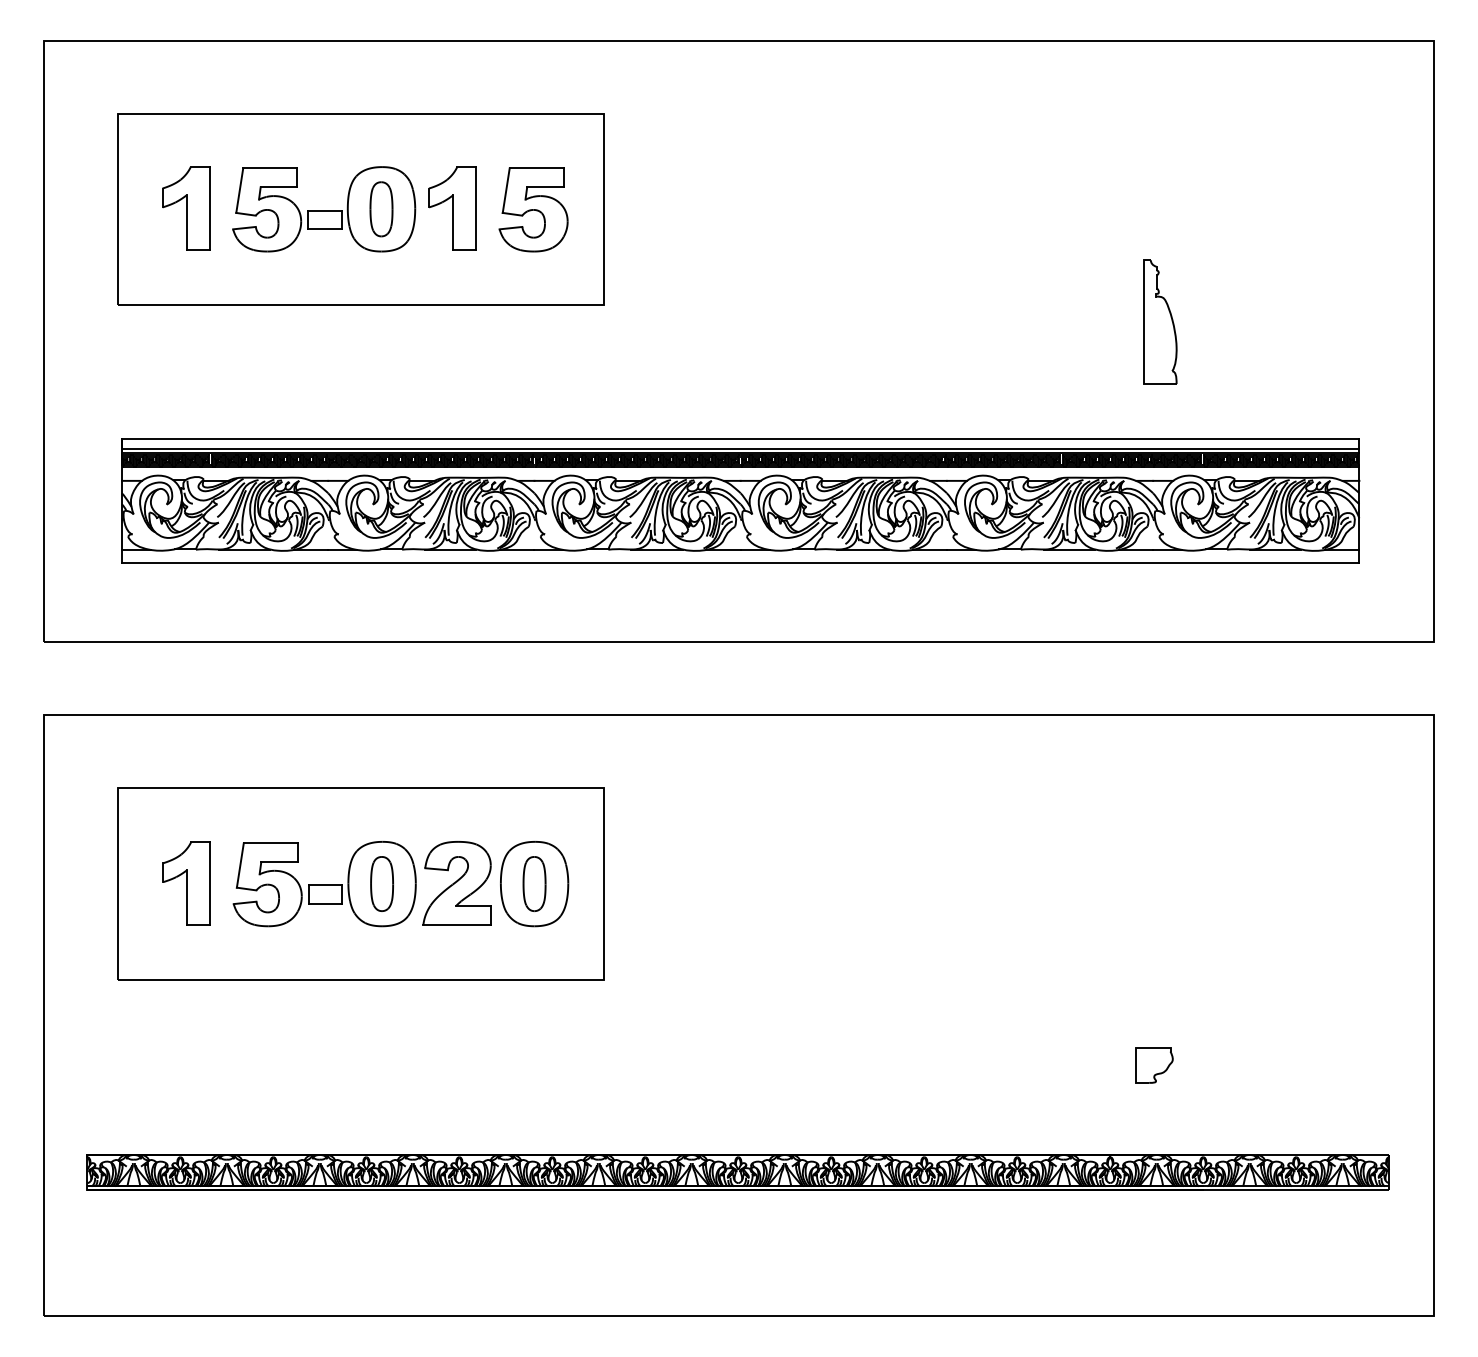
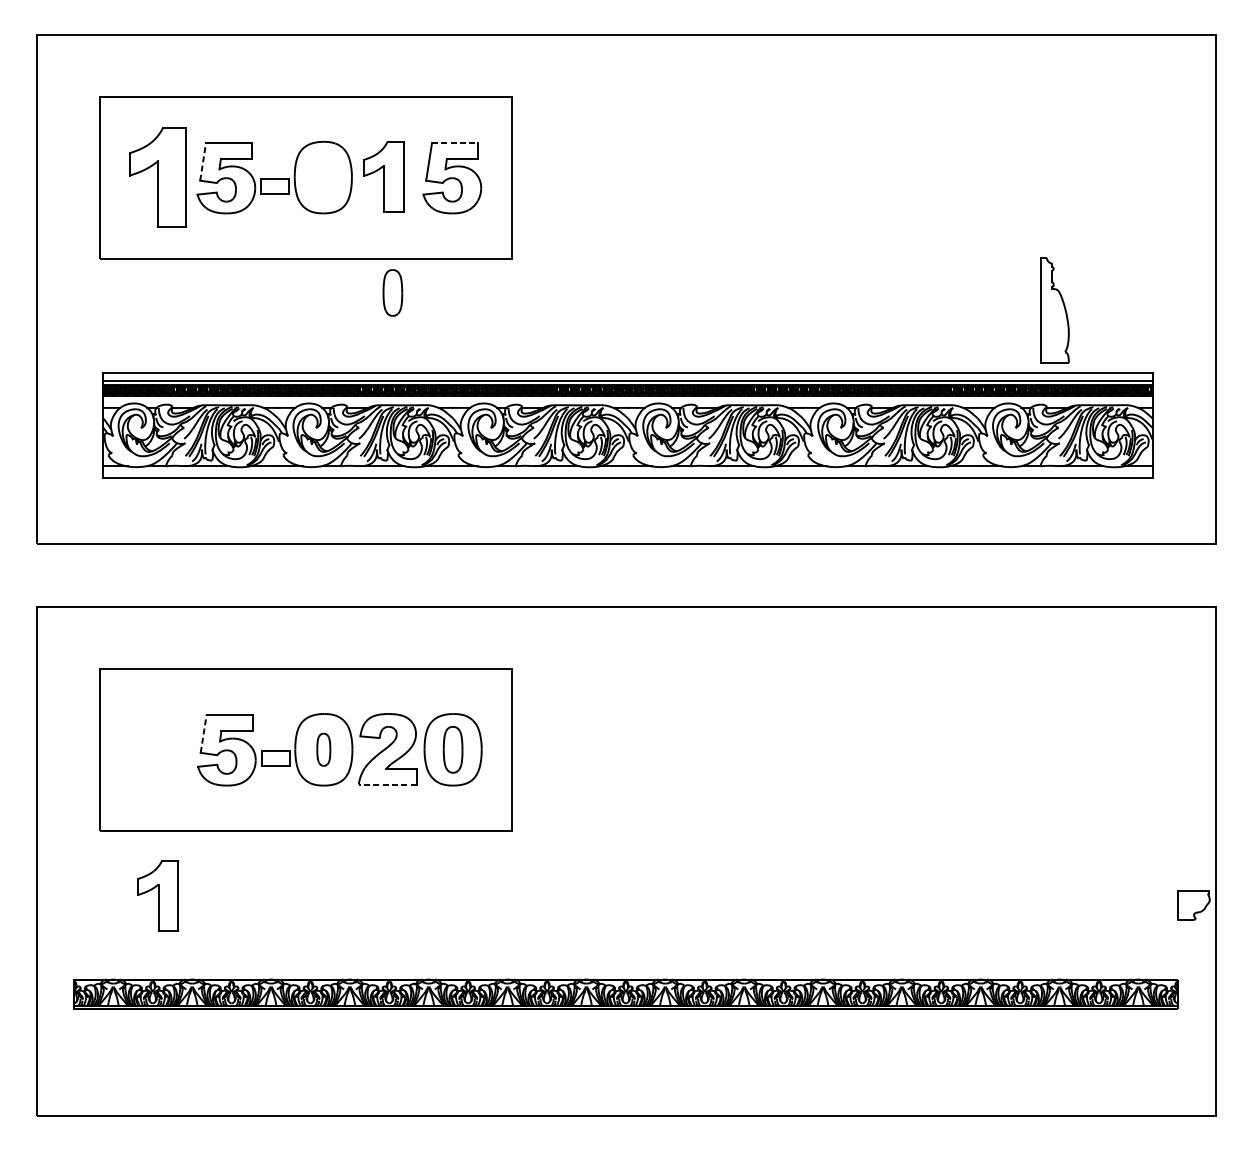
line: (537, 168) -> (455, 143), solid -> dashed
line: (239, 190) -> (202, 161), solid -> dashed
part: (186, 208) -> (157, 176), size x1.4
part: (381, 209) -> (392, 293), moved
part: (1160, 321) -> (1055, 310), moved
line: (240, 865) -> (203, 734), solid -> dashed
part: (186, 883) -> (157, 896), moved
part: (381, 883) -> (323, 749), size x0.7
line: (456, 925) -> (386, 784), solid -> dashed
part: (1154, 1065) -> (1194, 905), moved

